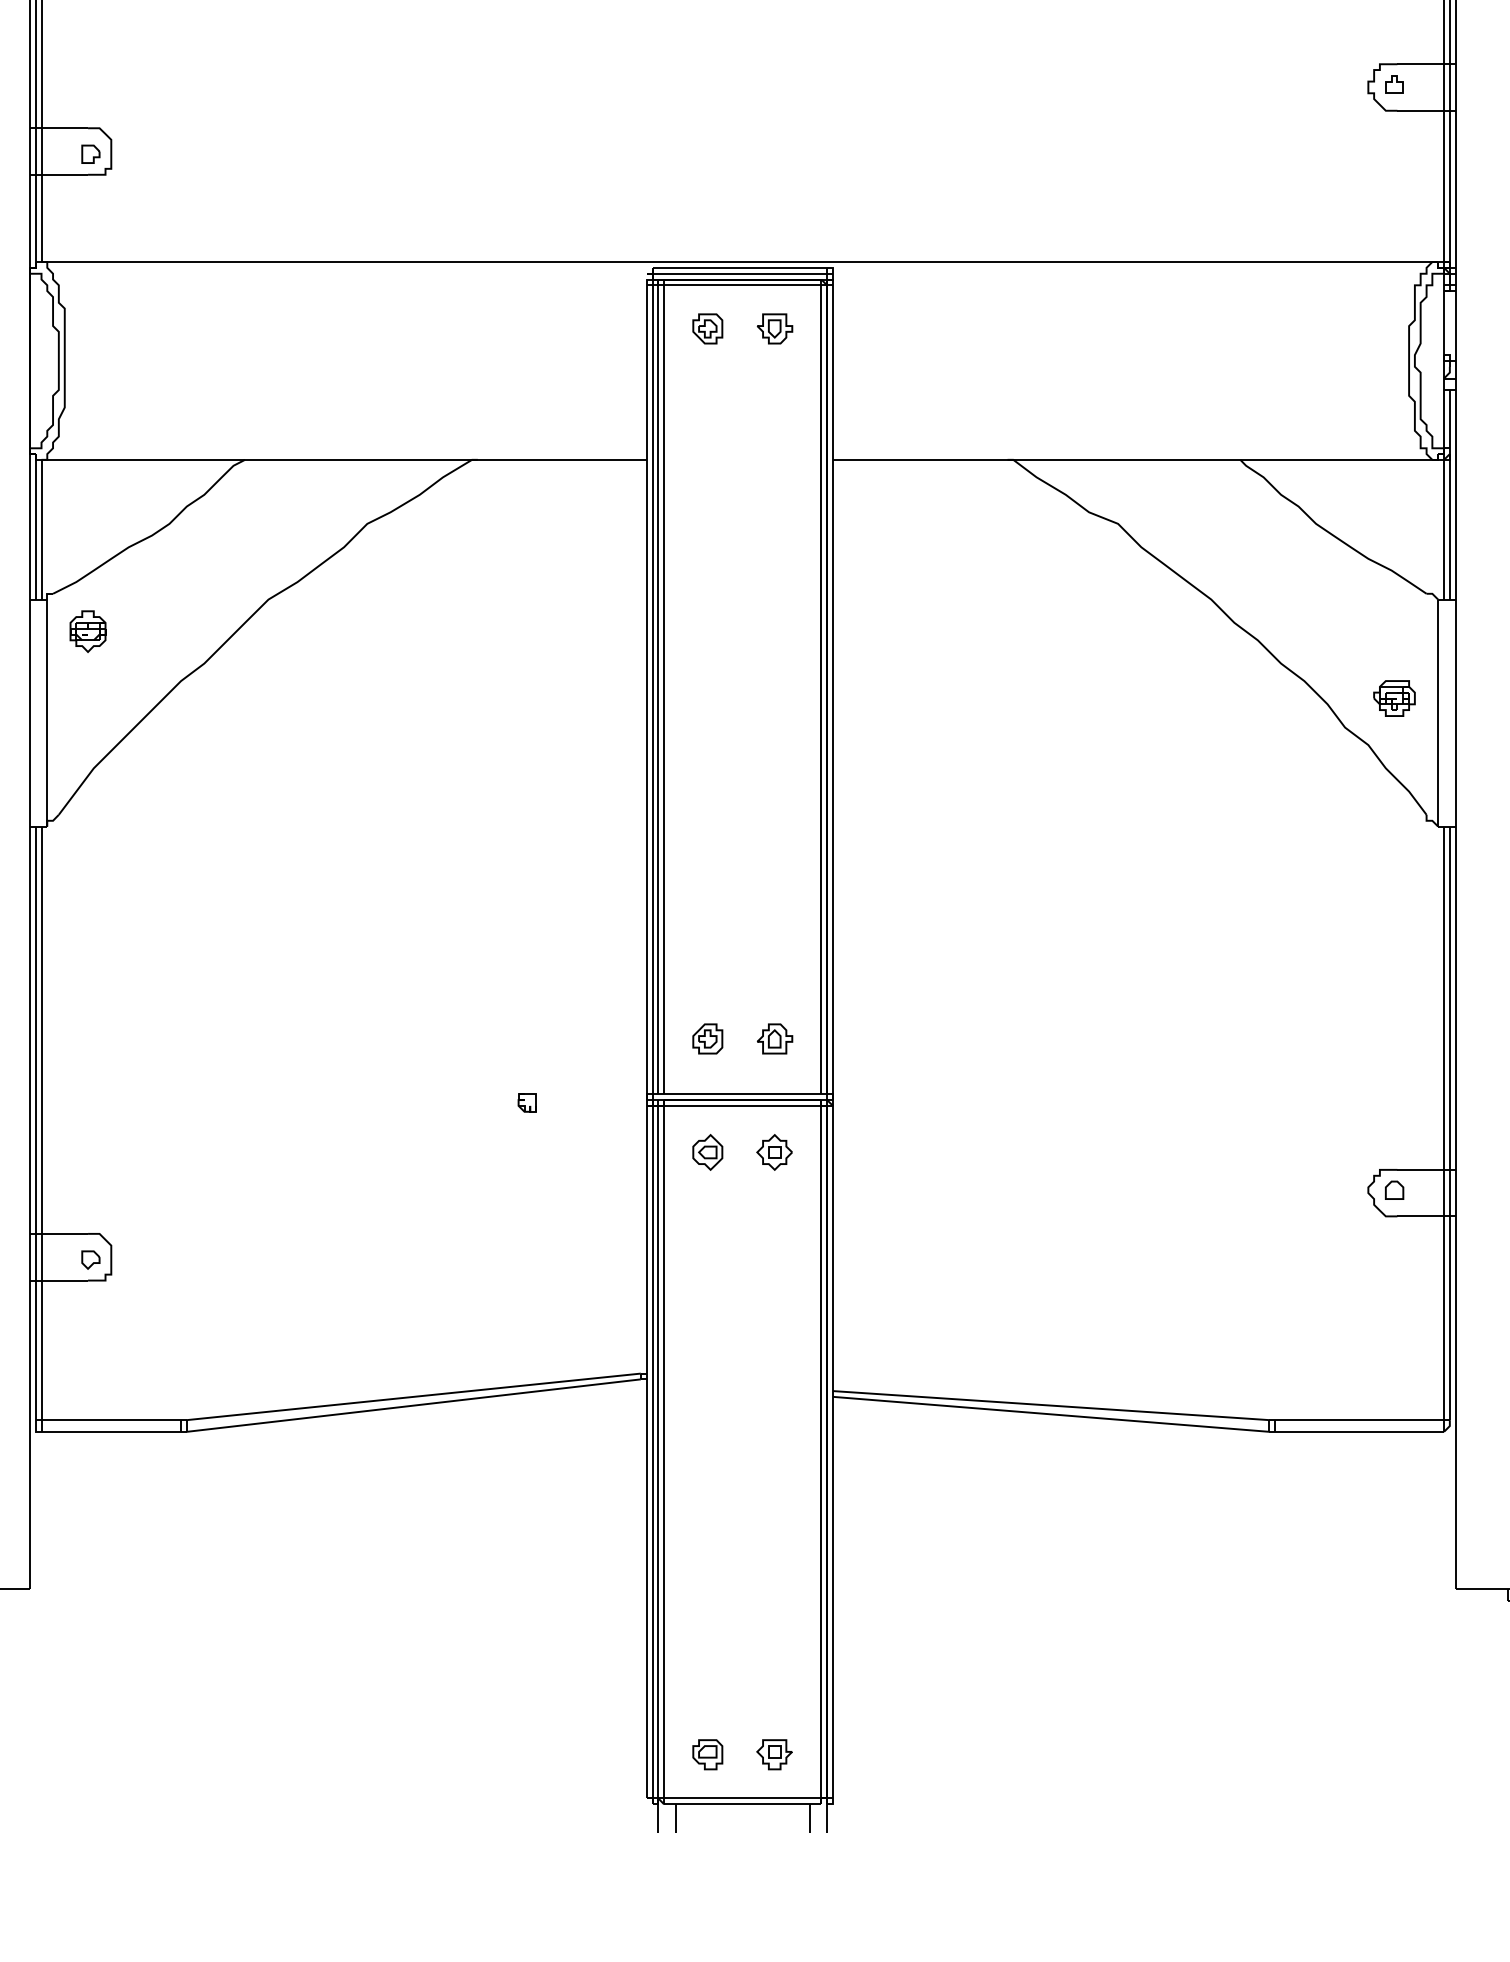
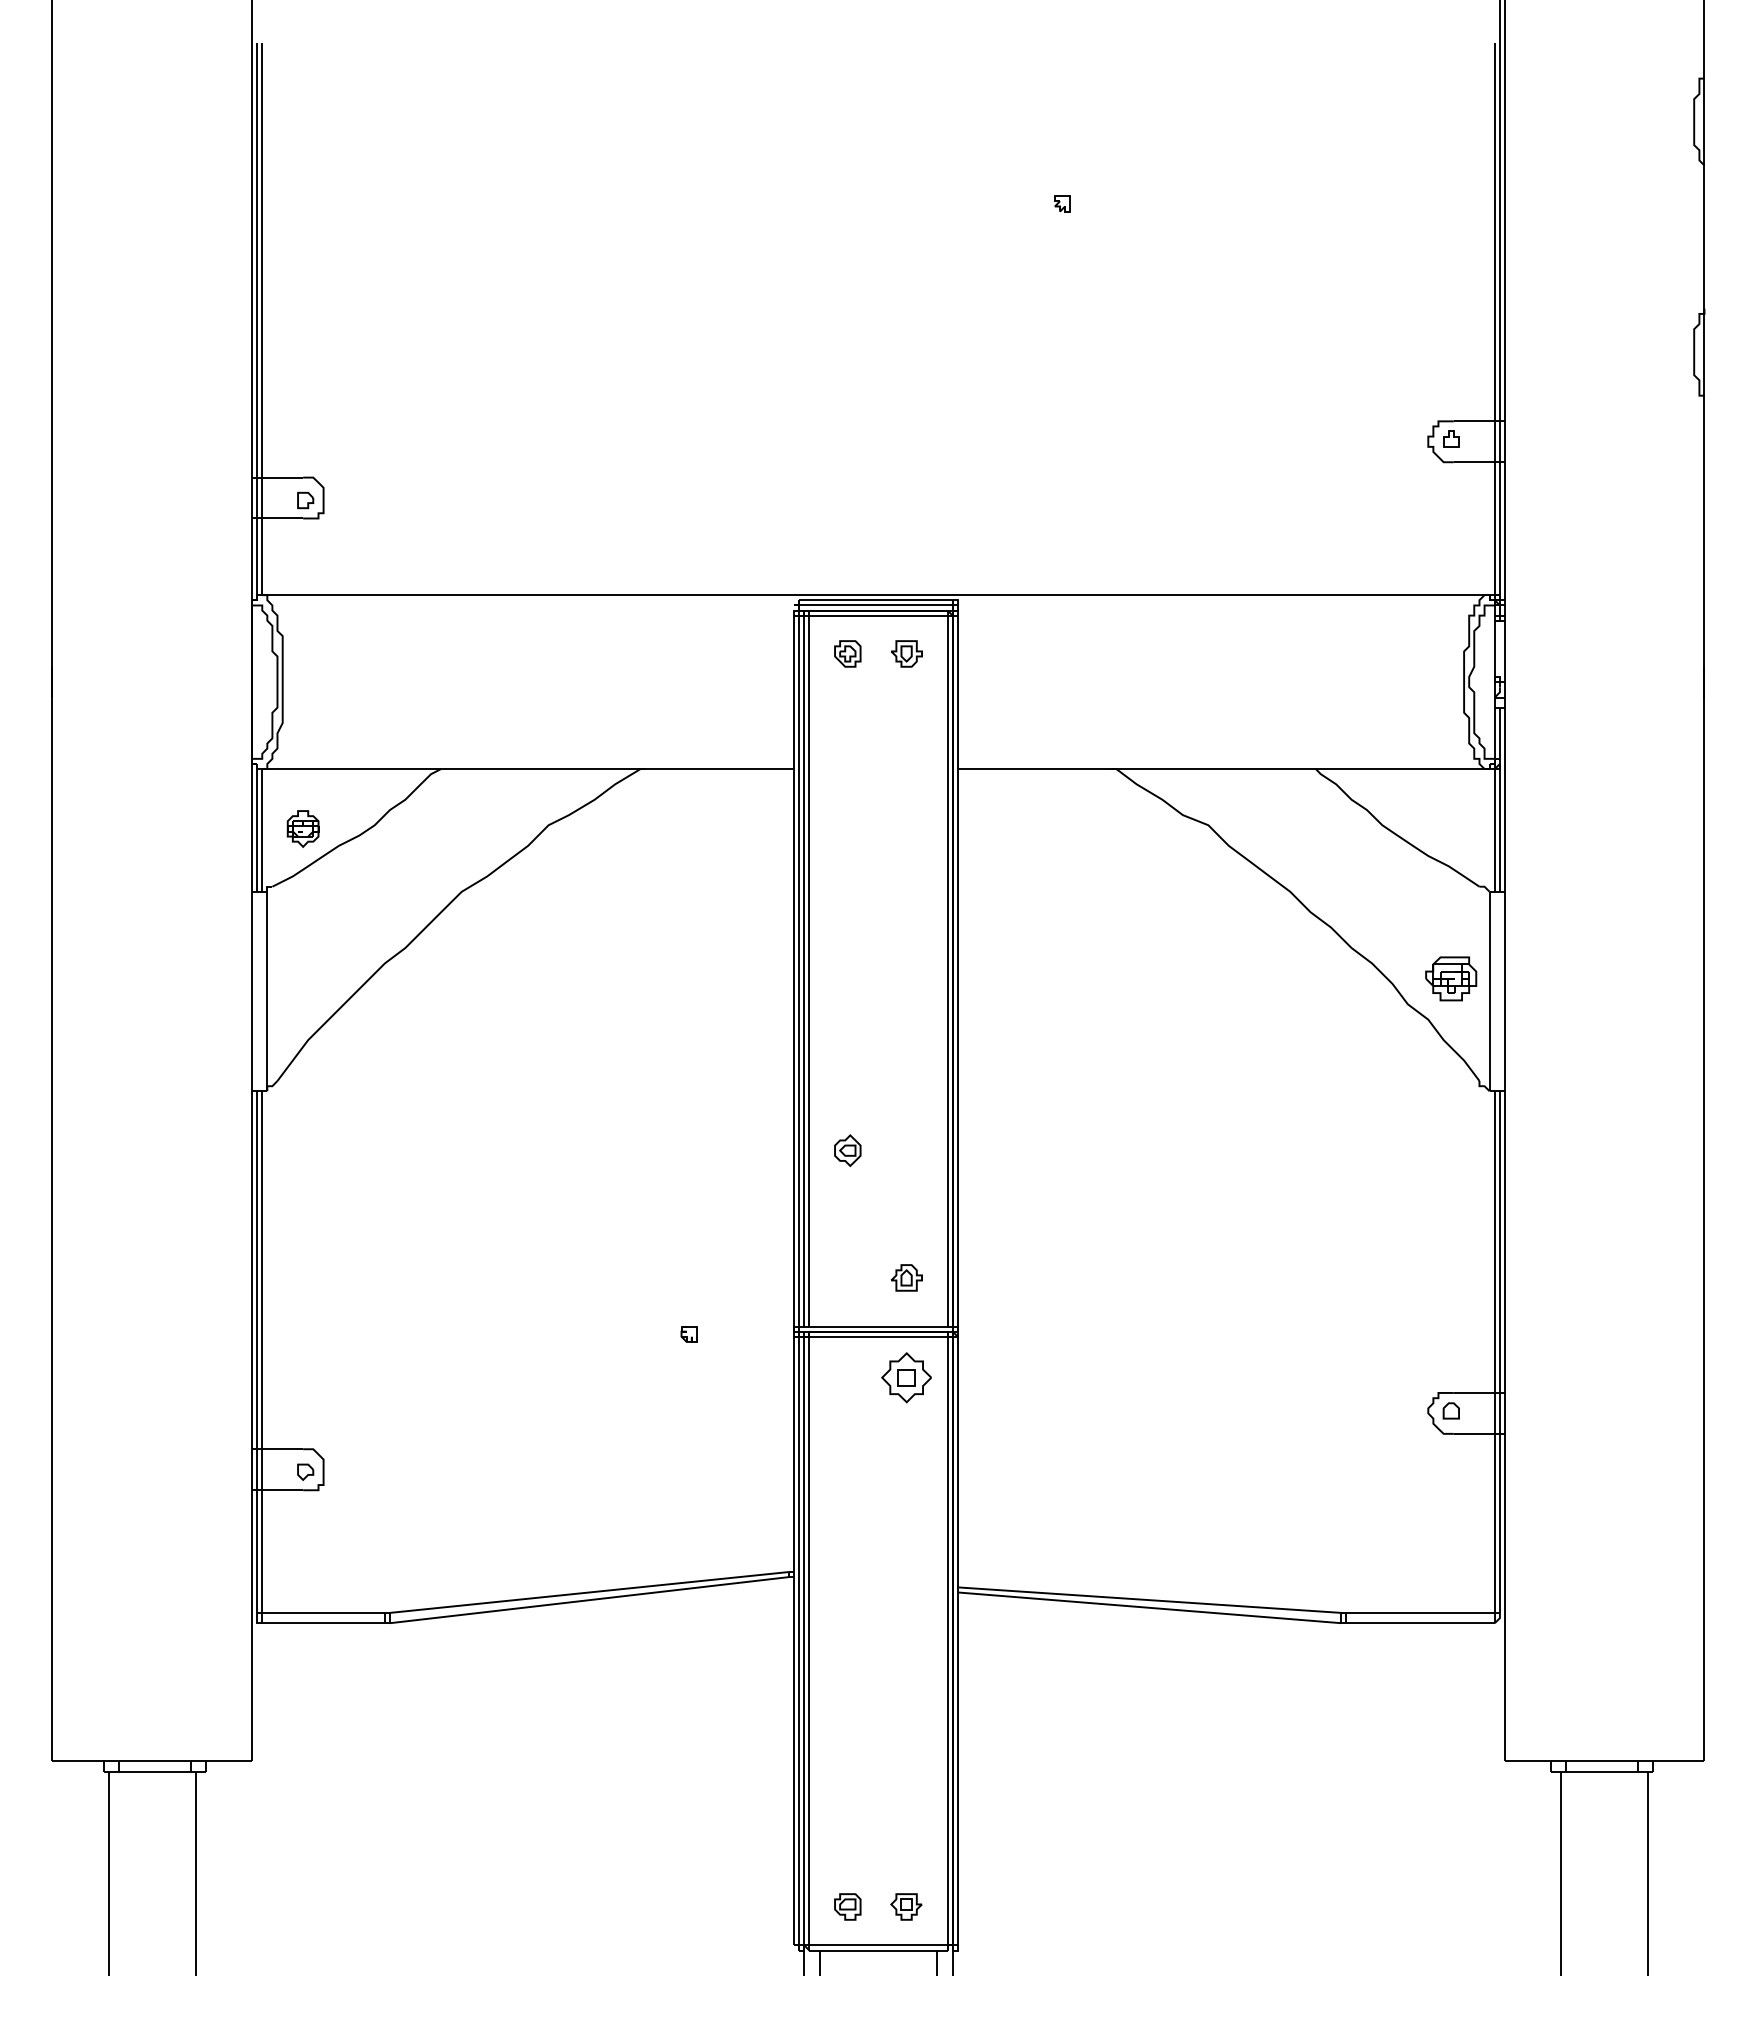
part: (87, 631) -> (302, 828), moved
part: (1394, 698) -> (1451, 978), size x1.4
part: (707, 1038) -> (847, 1277), removed
part: (707, 1152) -> (847, 1150), moved
part: (774, 1152) -> (906, 1377), size x1.6

